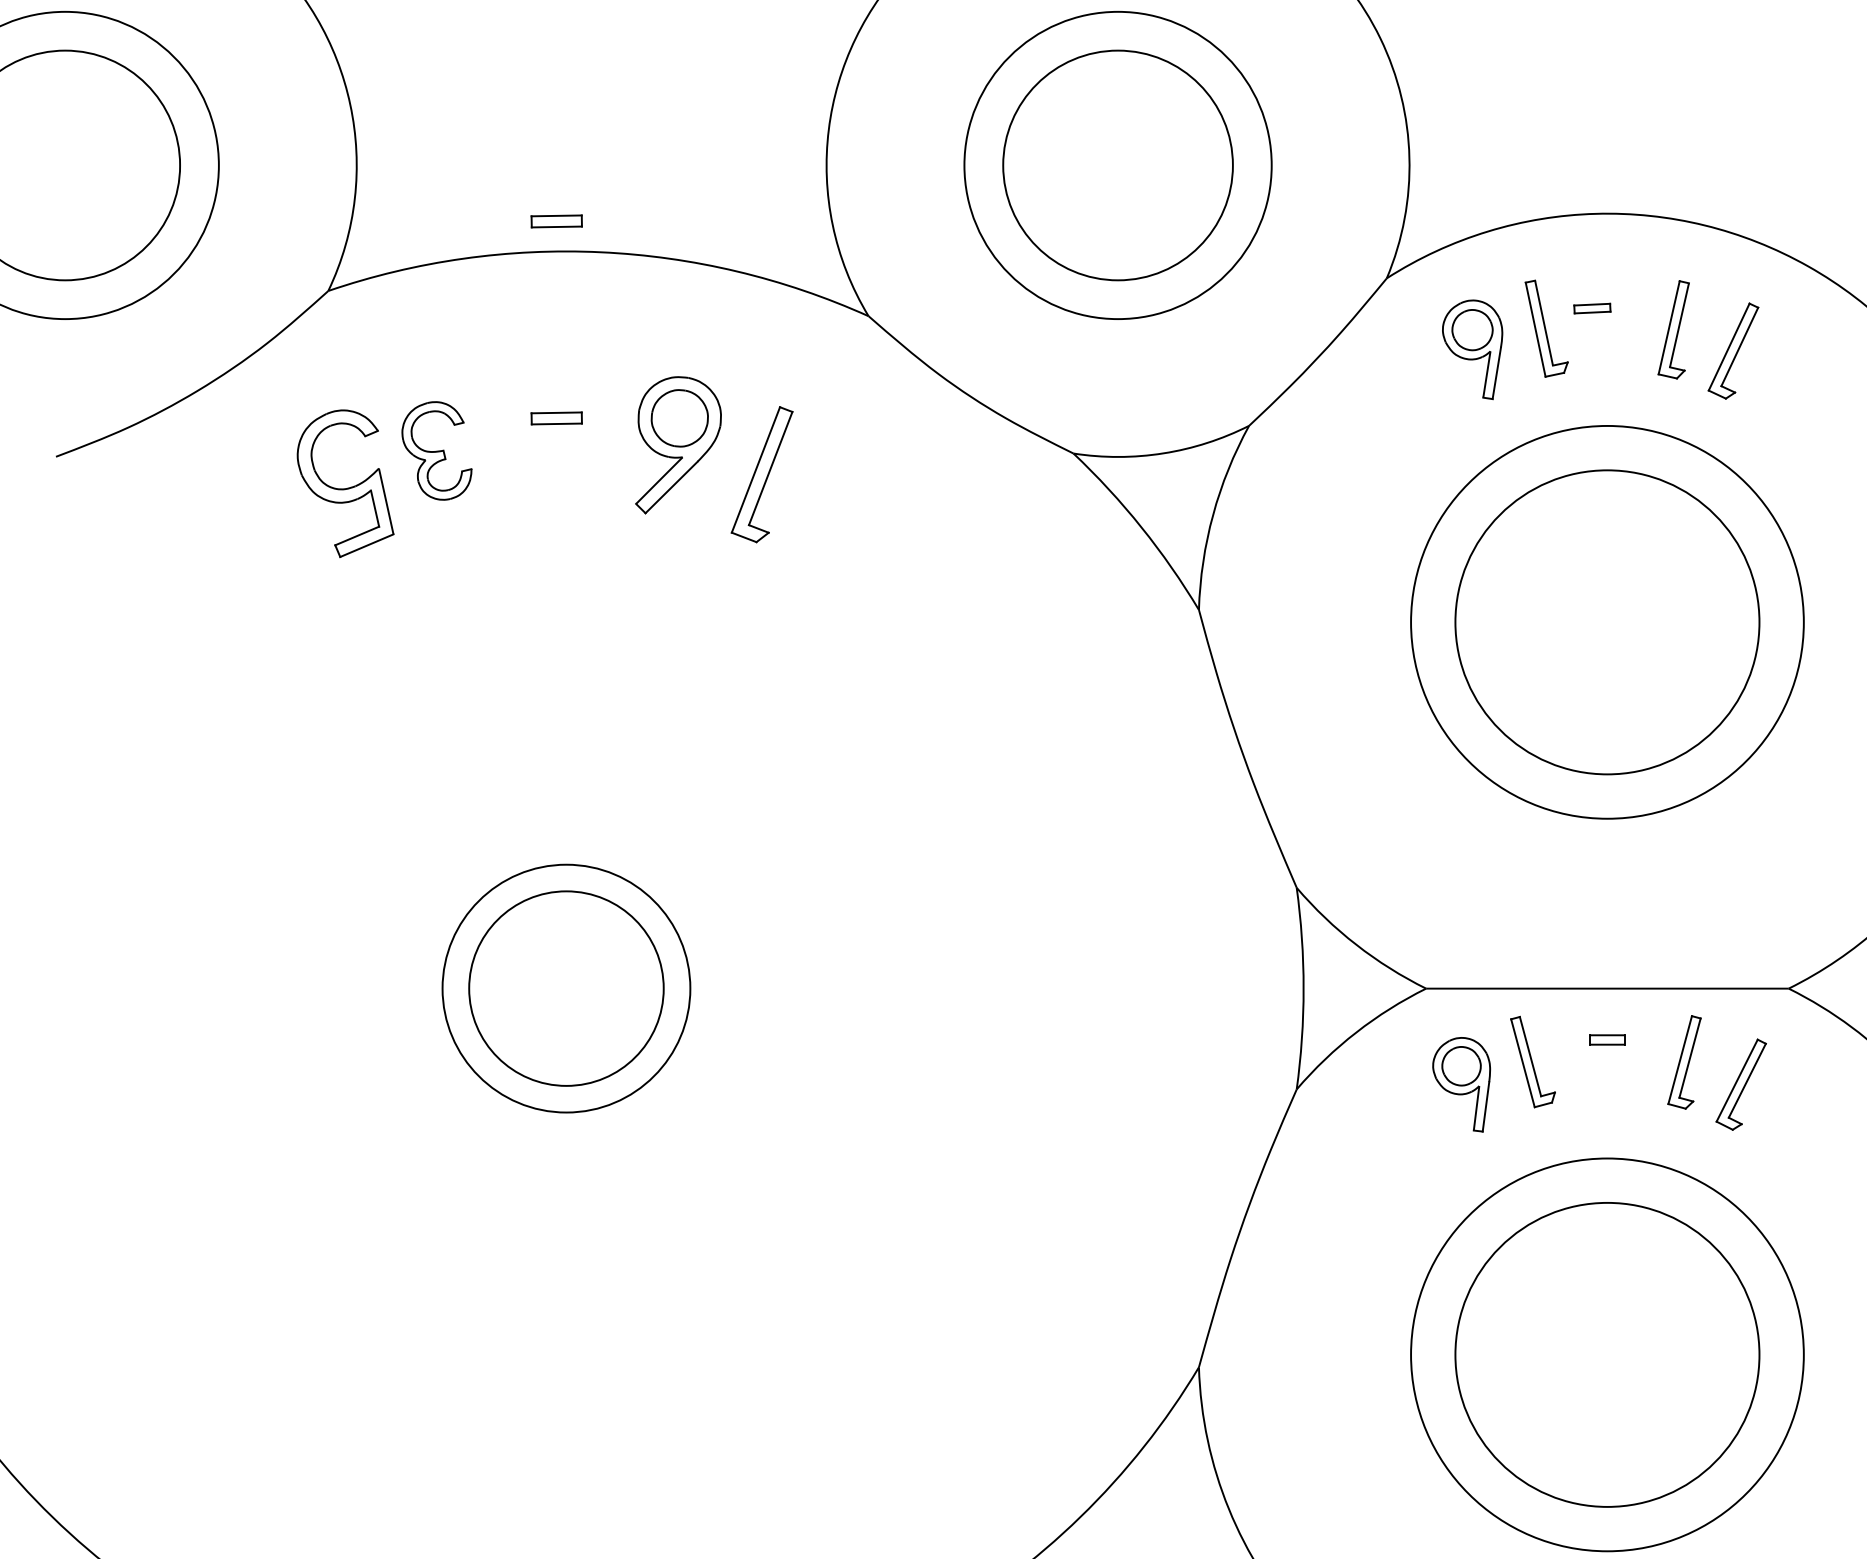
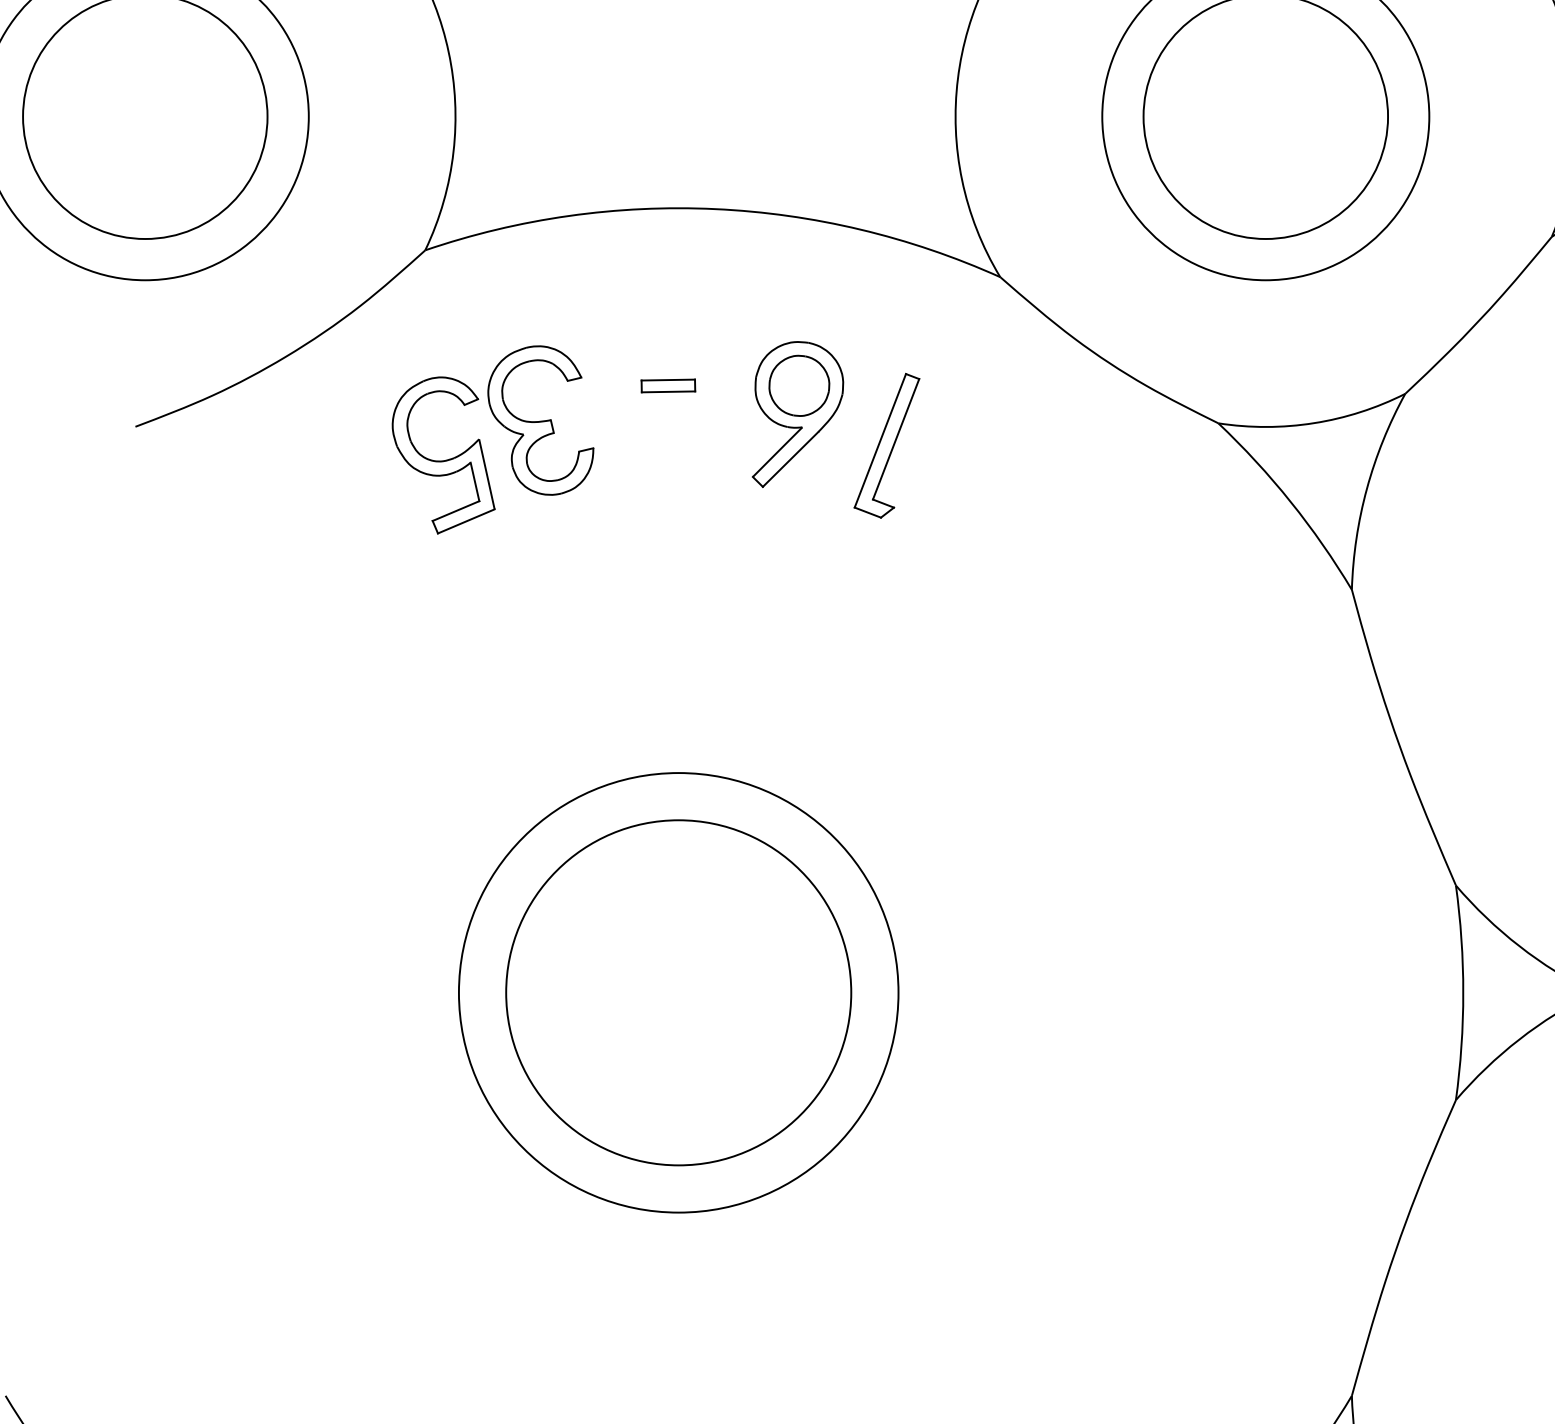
part: (556, 221) -> (668, 176), removed
part: (436, 450) -> (540, 420), size x1.43
circle: (565, 988) -> (677, 992), size x1.67
circle: (566, 988) -> (678, 992), size x1.67

